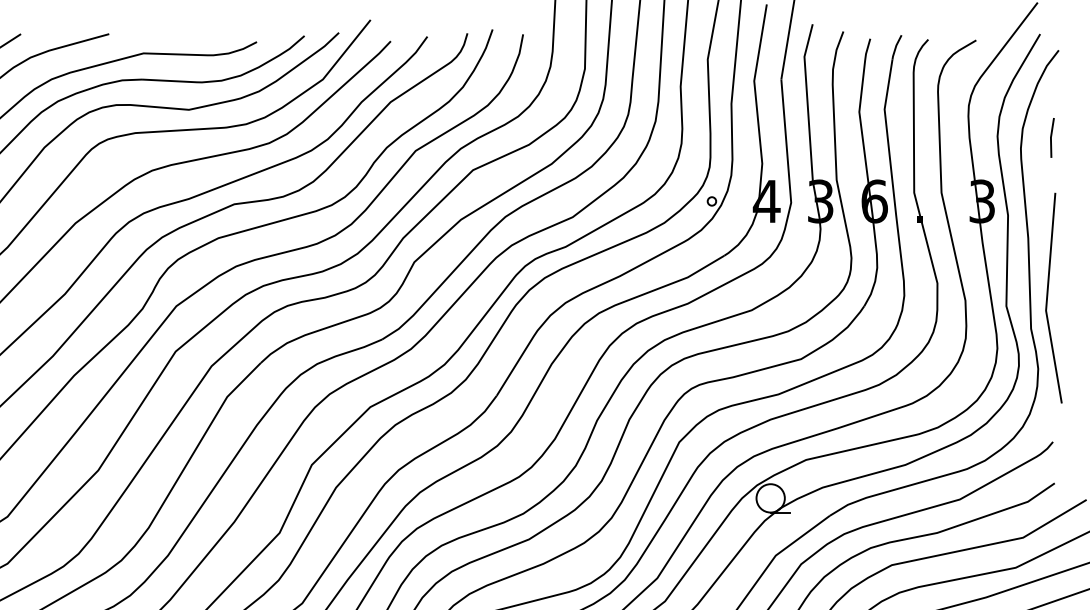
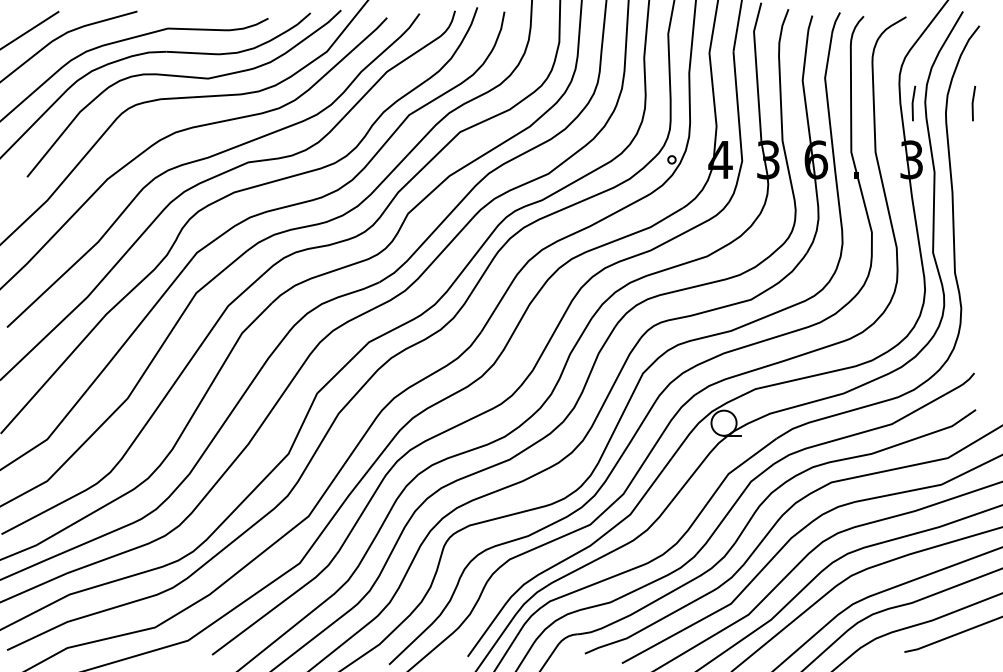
line: (984, 137) -> (913, 103), added
line: (1048, 297) -> (970, 245), removed

